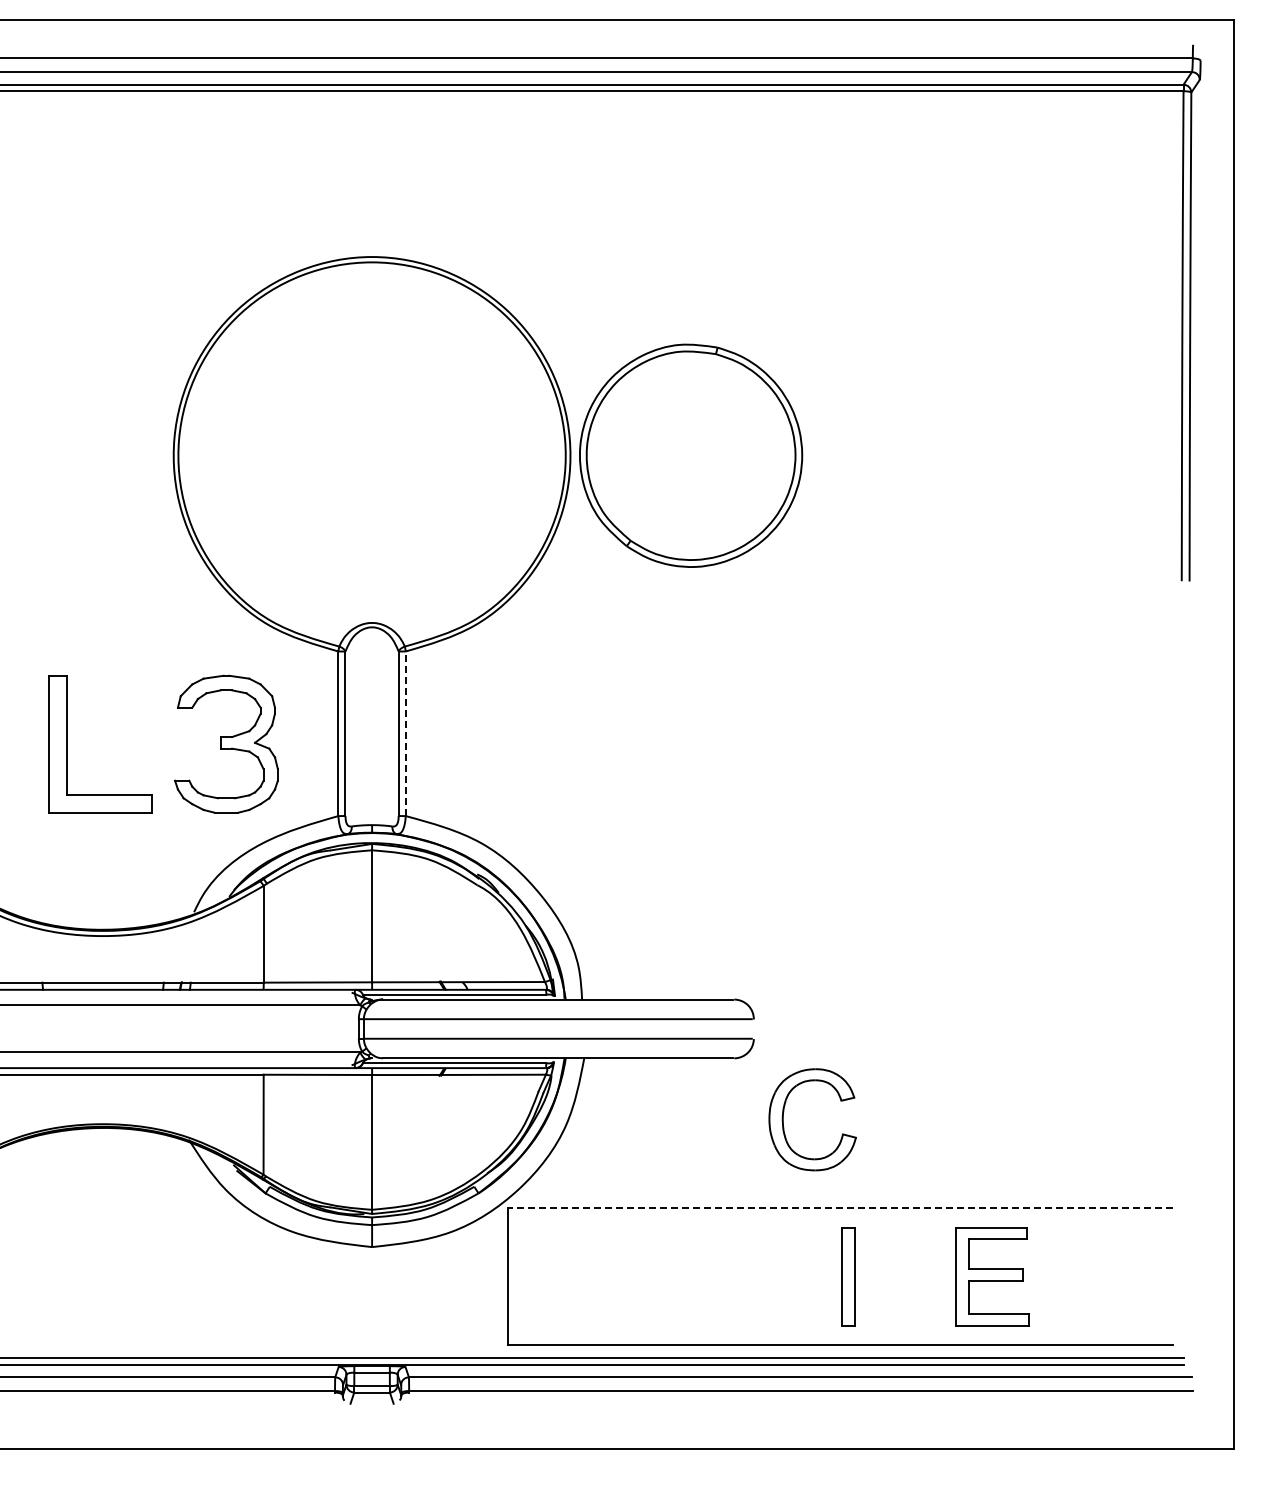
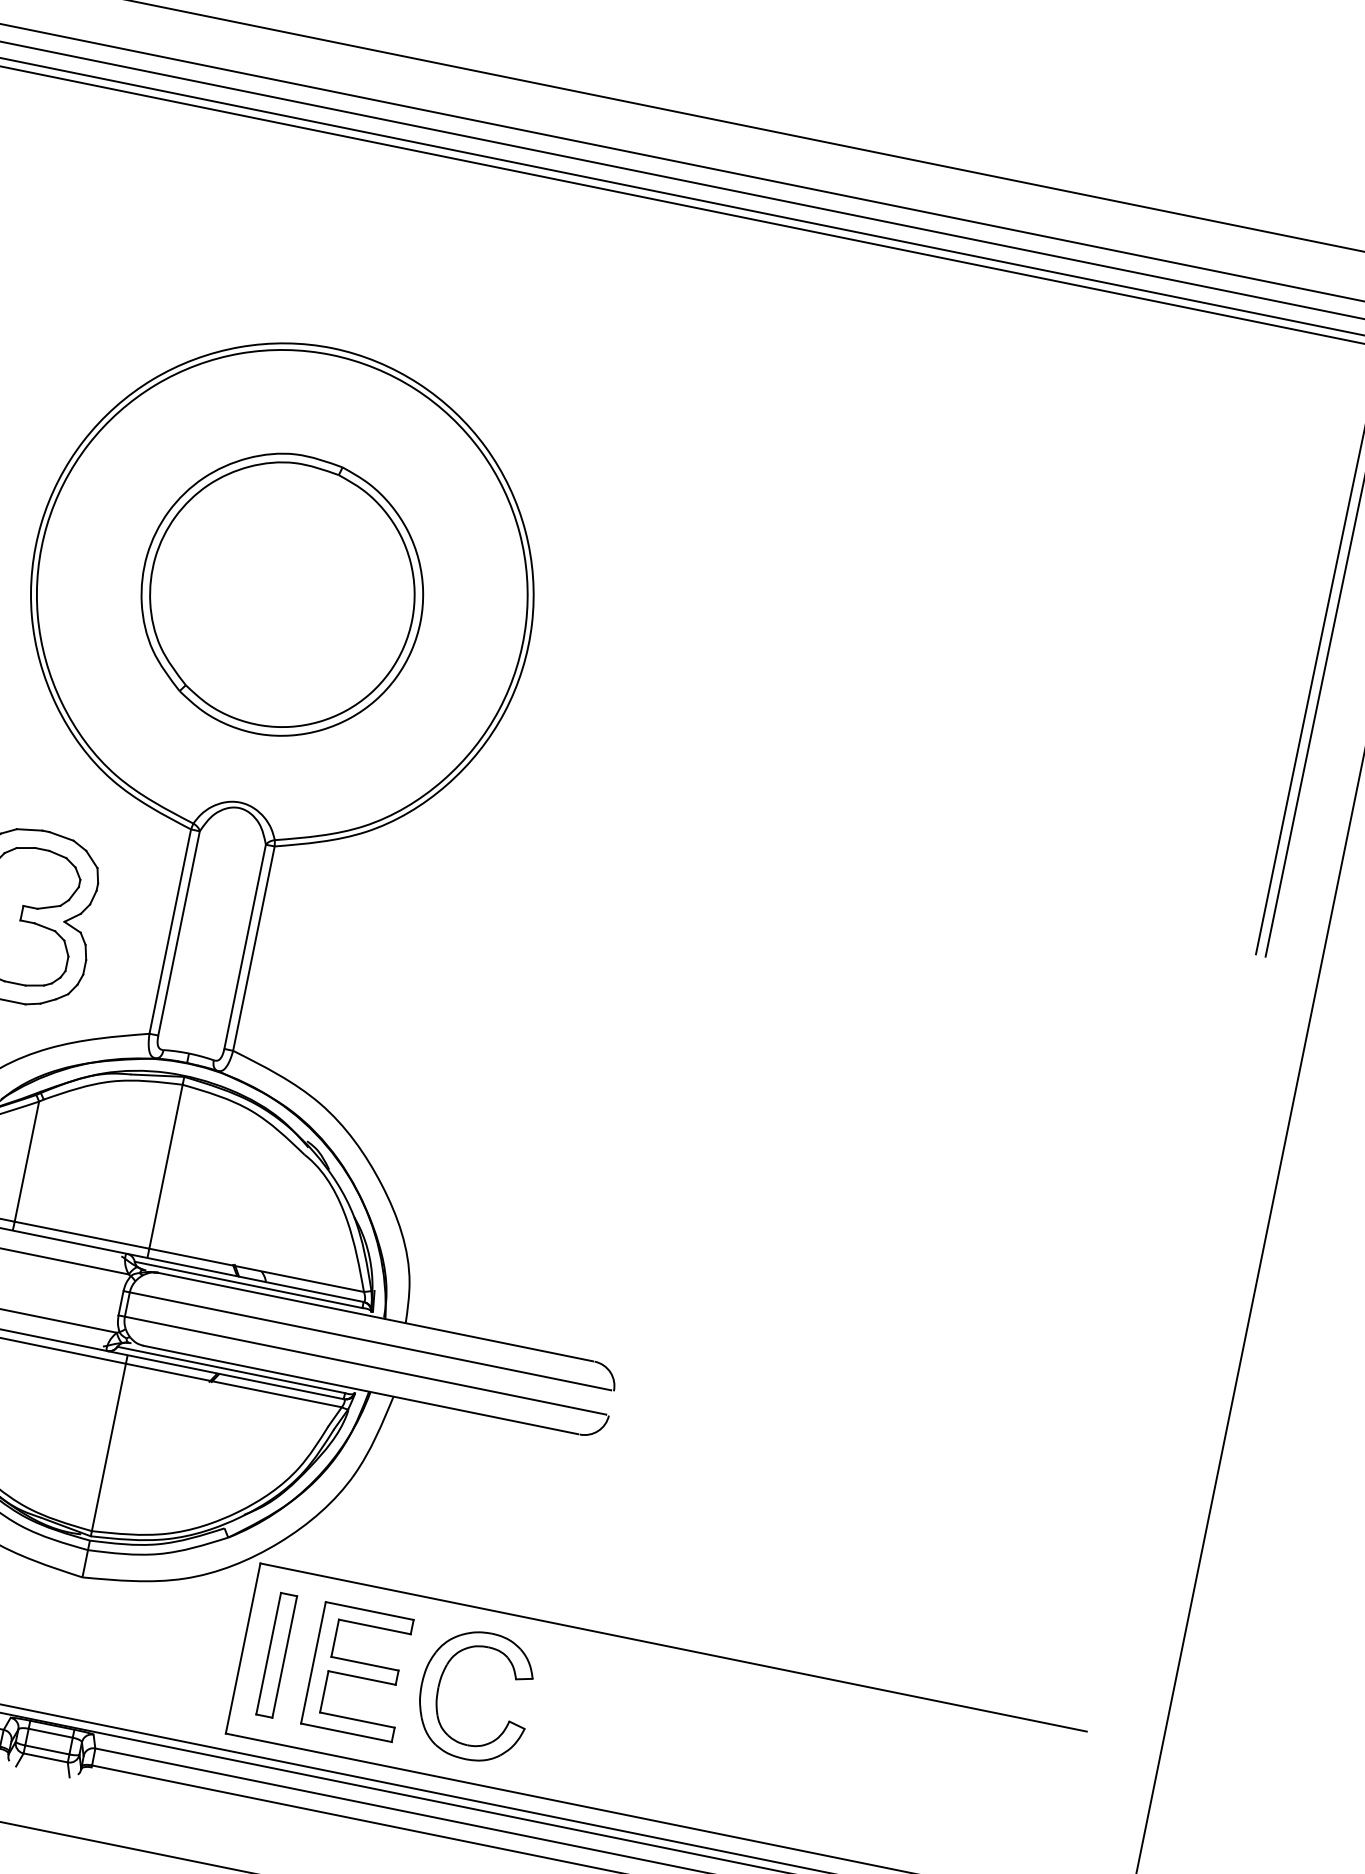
part: (691, 455) -> (282, 594), moved
line: (405, 733) -> (253, 948), dashed -> solid
part: (783, 1119) -> (439, 1688), moved
line: (840, 1208) -> (673, 1647), dashed -> solid
part: (848, 1276) -> (276, 1654), moved
part: (992, 1276) -> (358, 1671), moved

